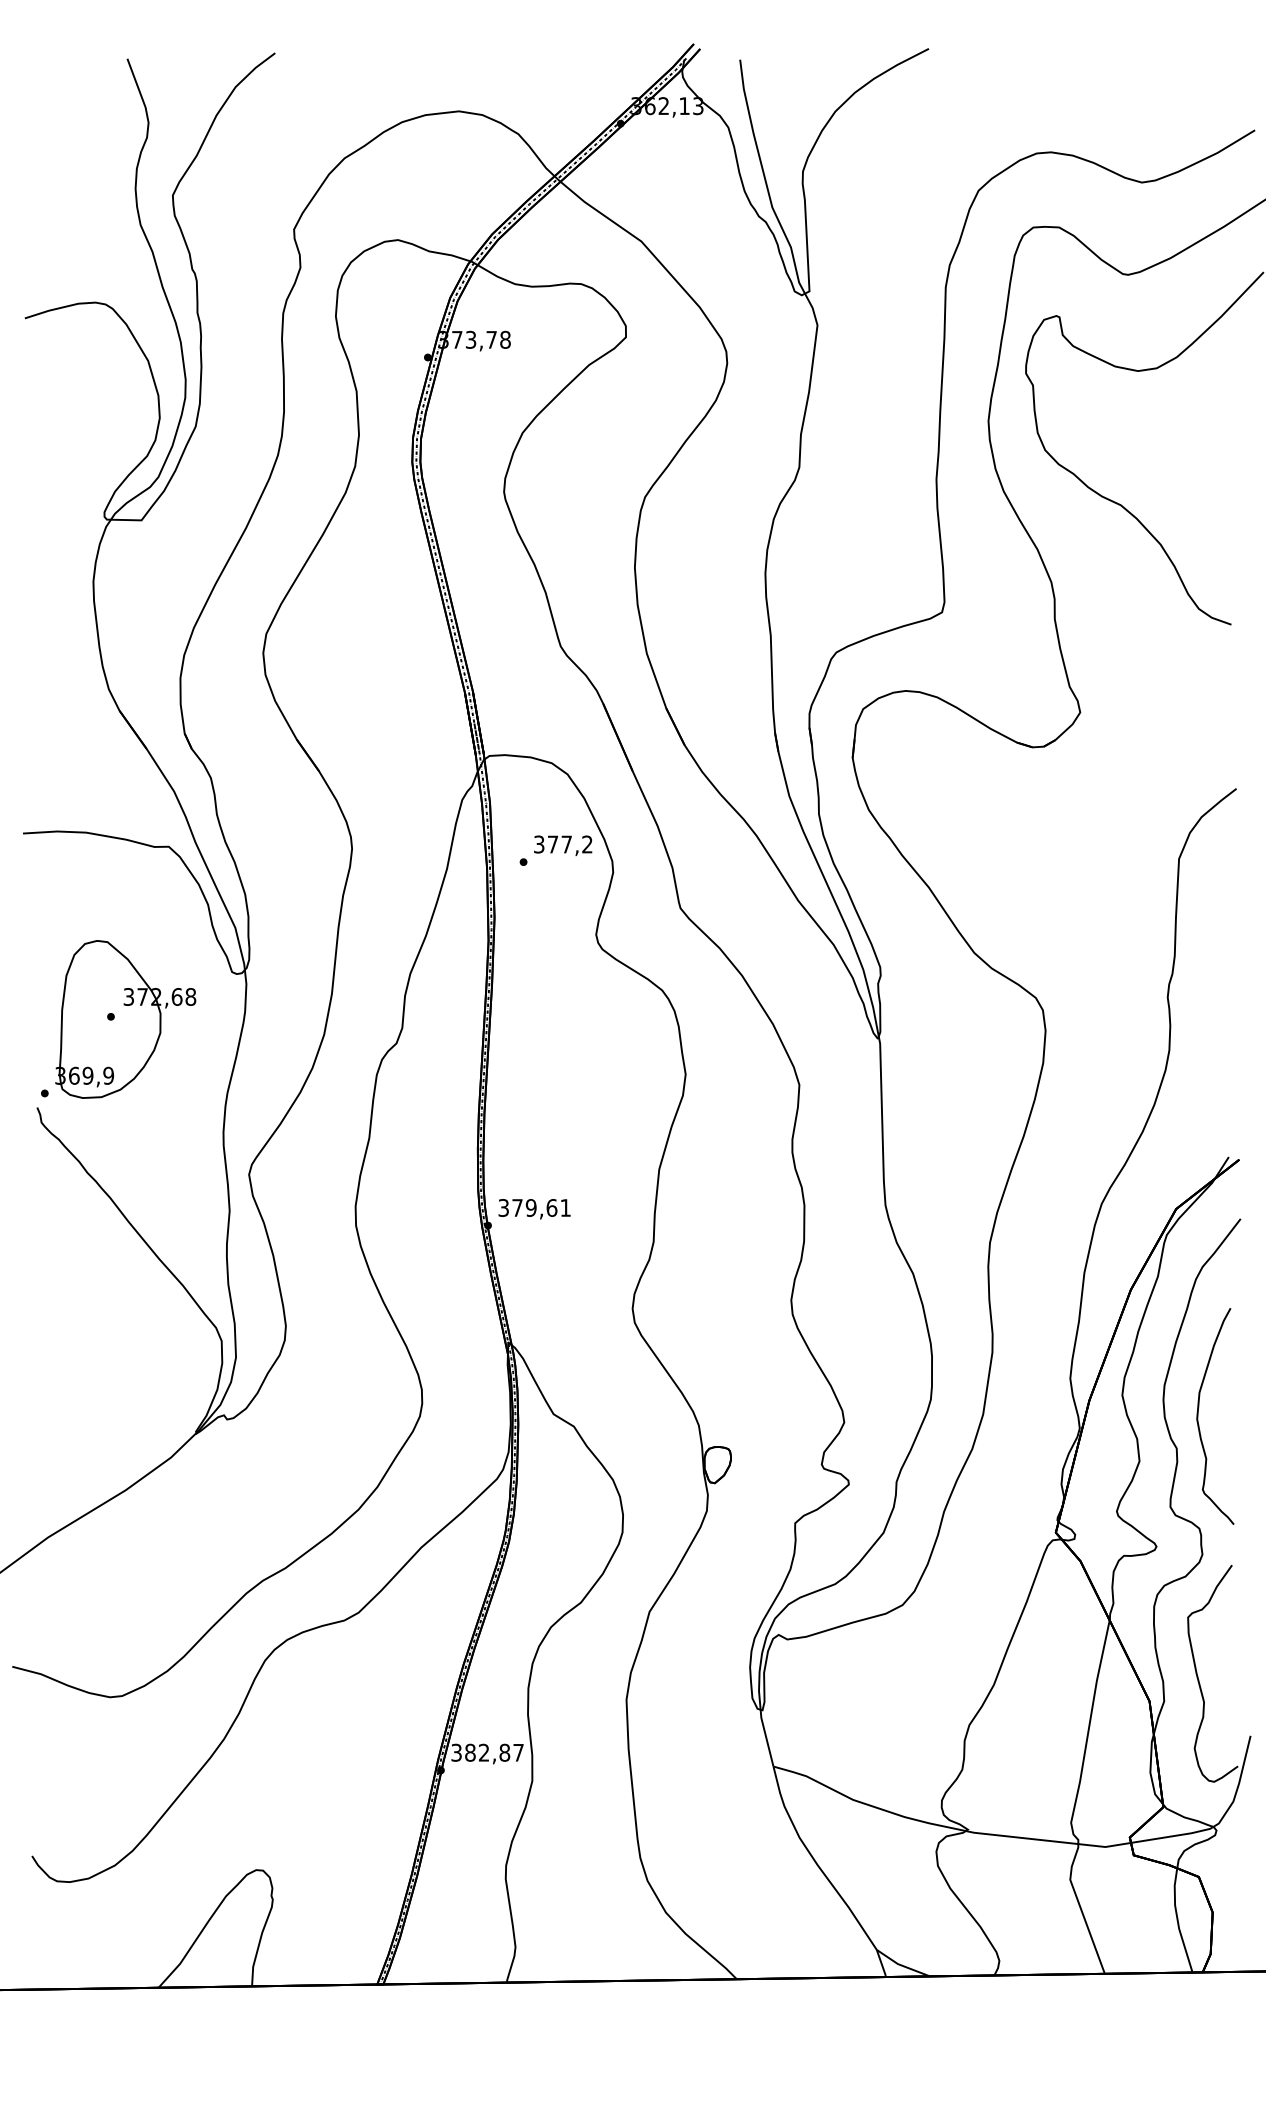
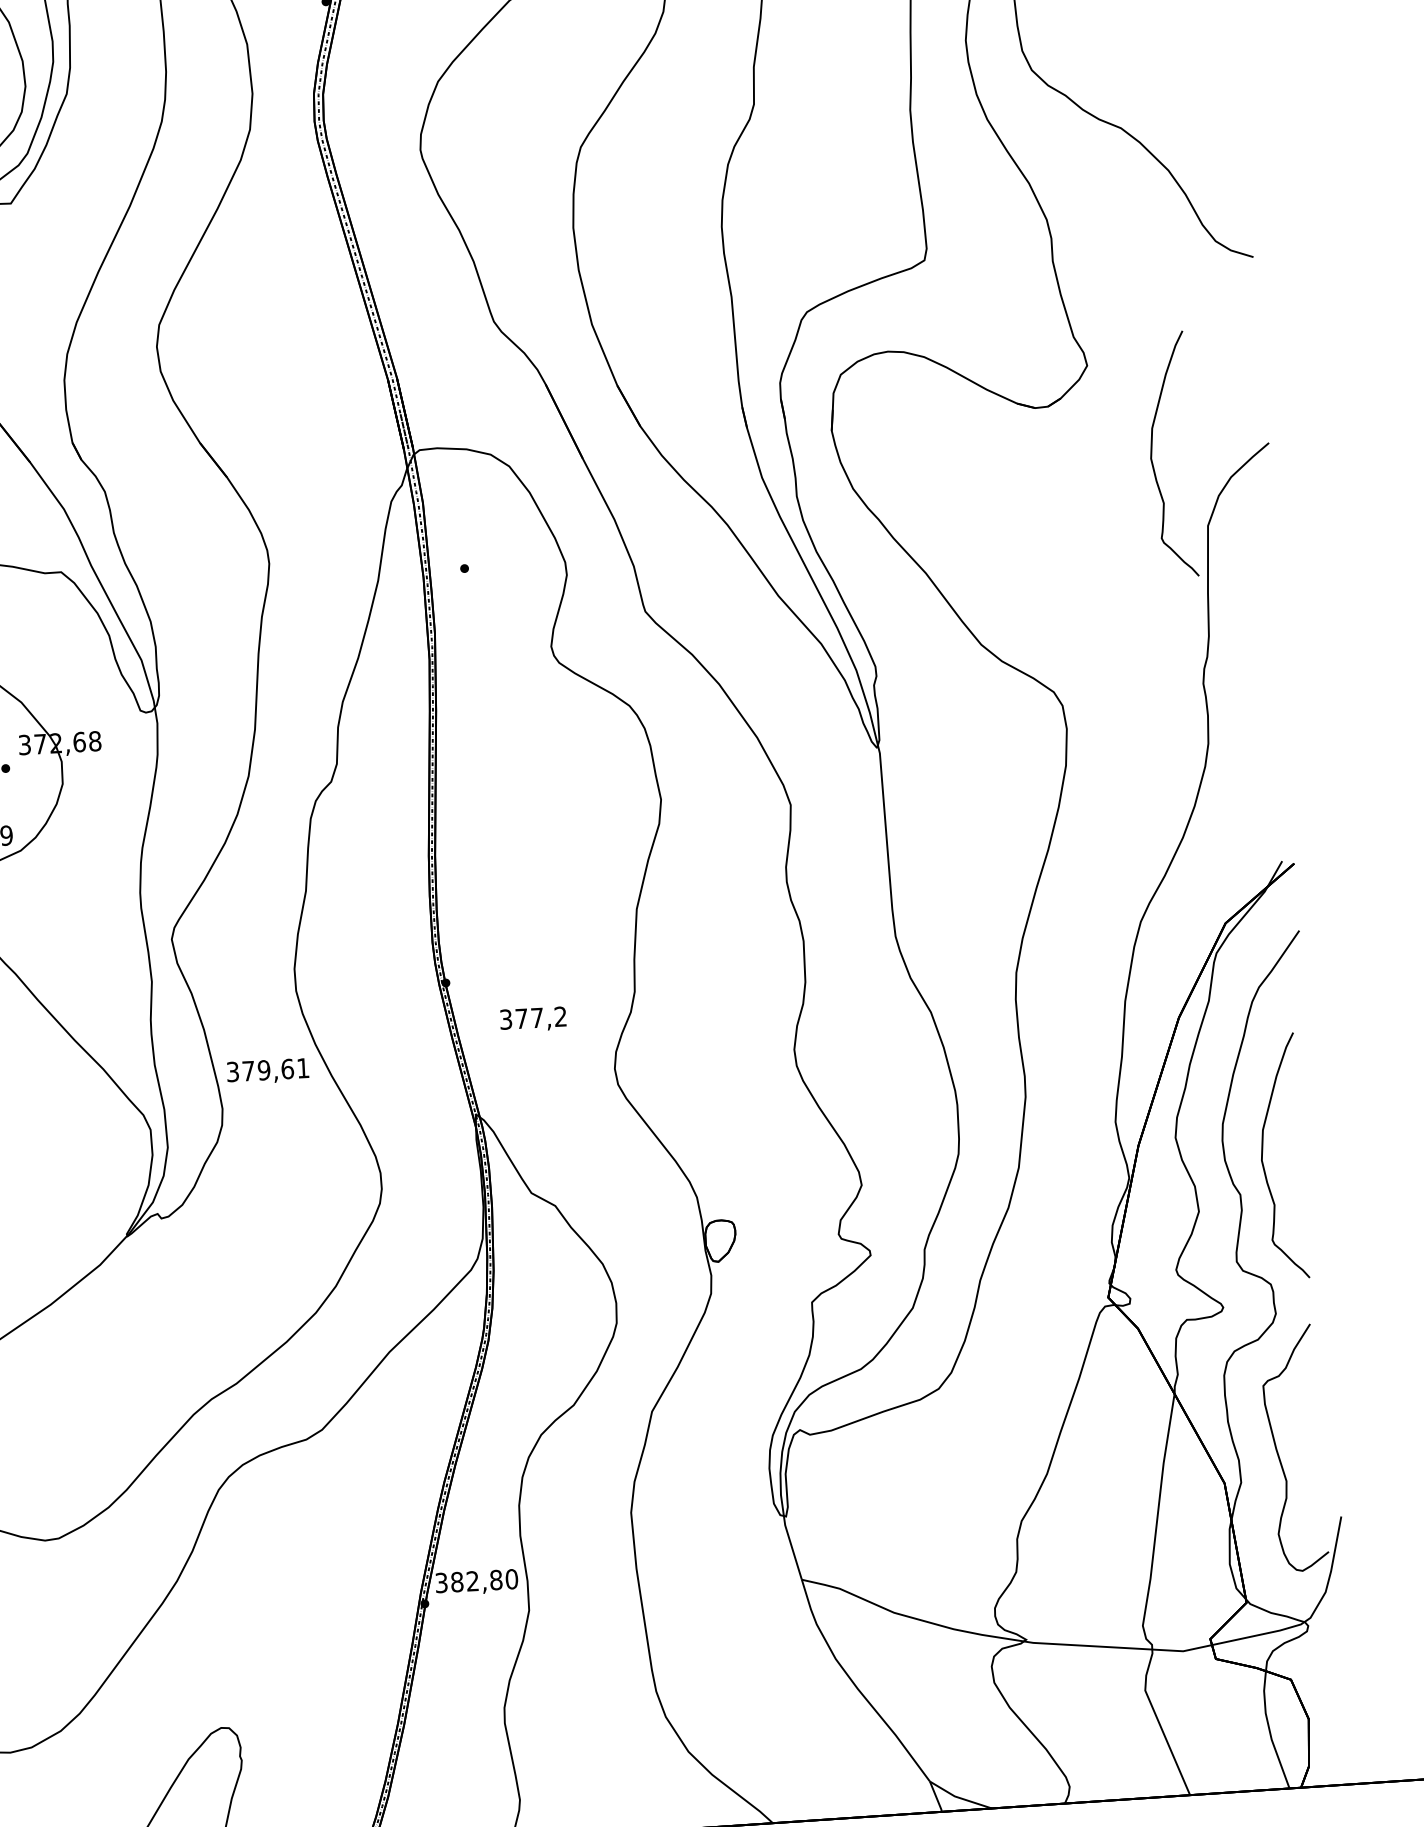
curve: (1133, 794) -> (1152, 455), added
text: (563, 845) -> (533, 1019), moved
text: (534, 1209) -> (267, 1071), moved
text: (518, 1752) -> (511, 1578), 382,87 -> 382,80

